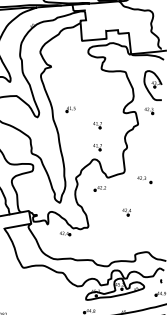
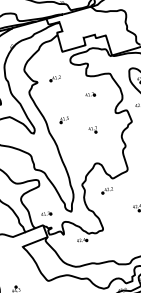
part: (69, 66) -> (55, 78), added
part: (101, 89) -> (90, 94), added
part: (97, 147) -> (97, 151), removed
part: (34, 200) -> (46, 214), added

